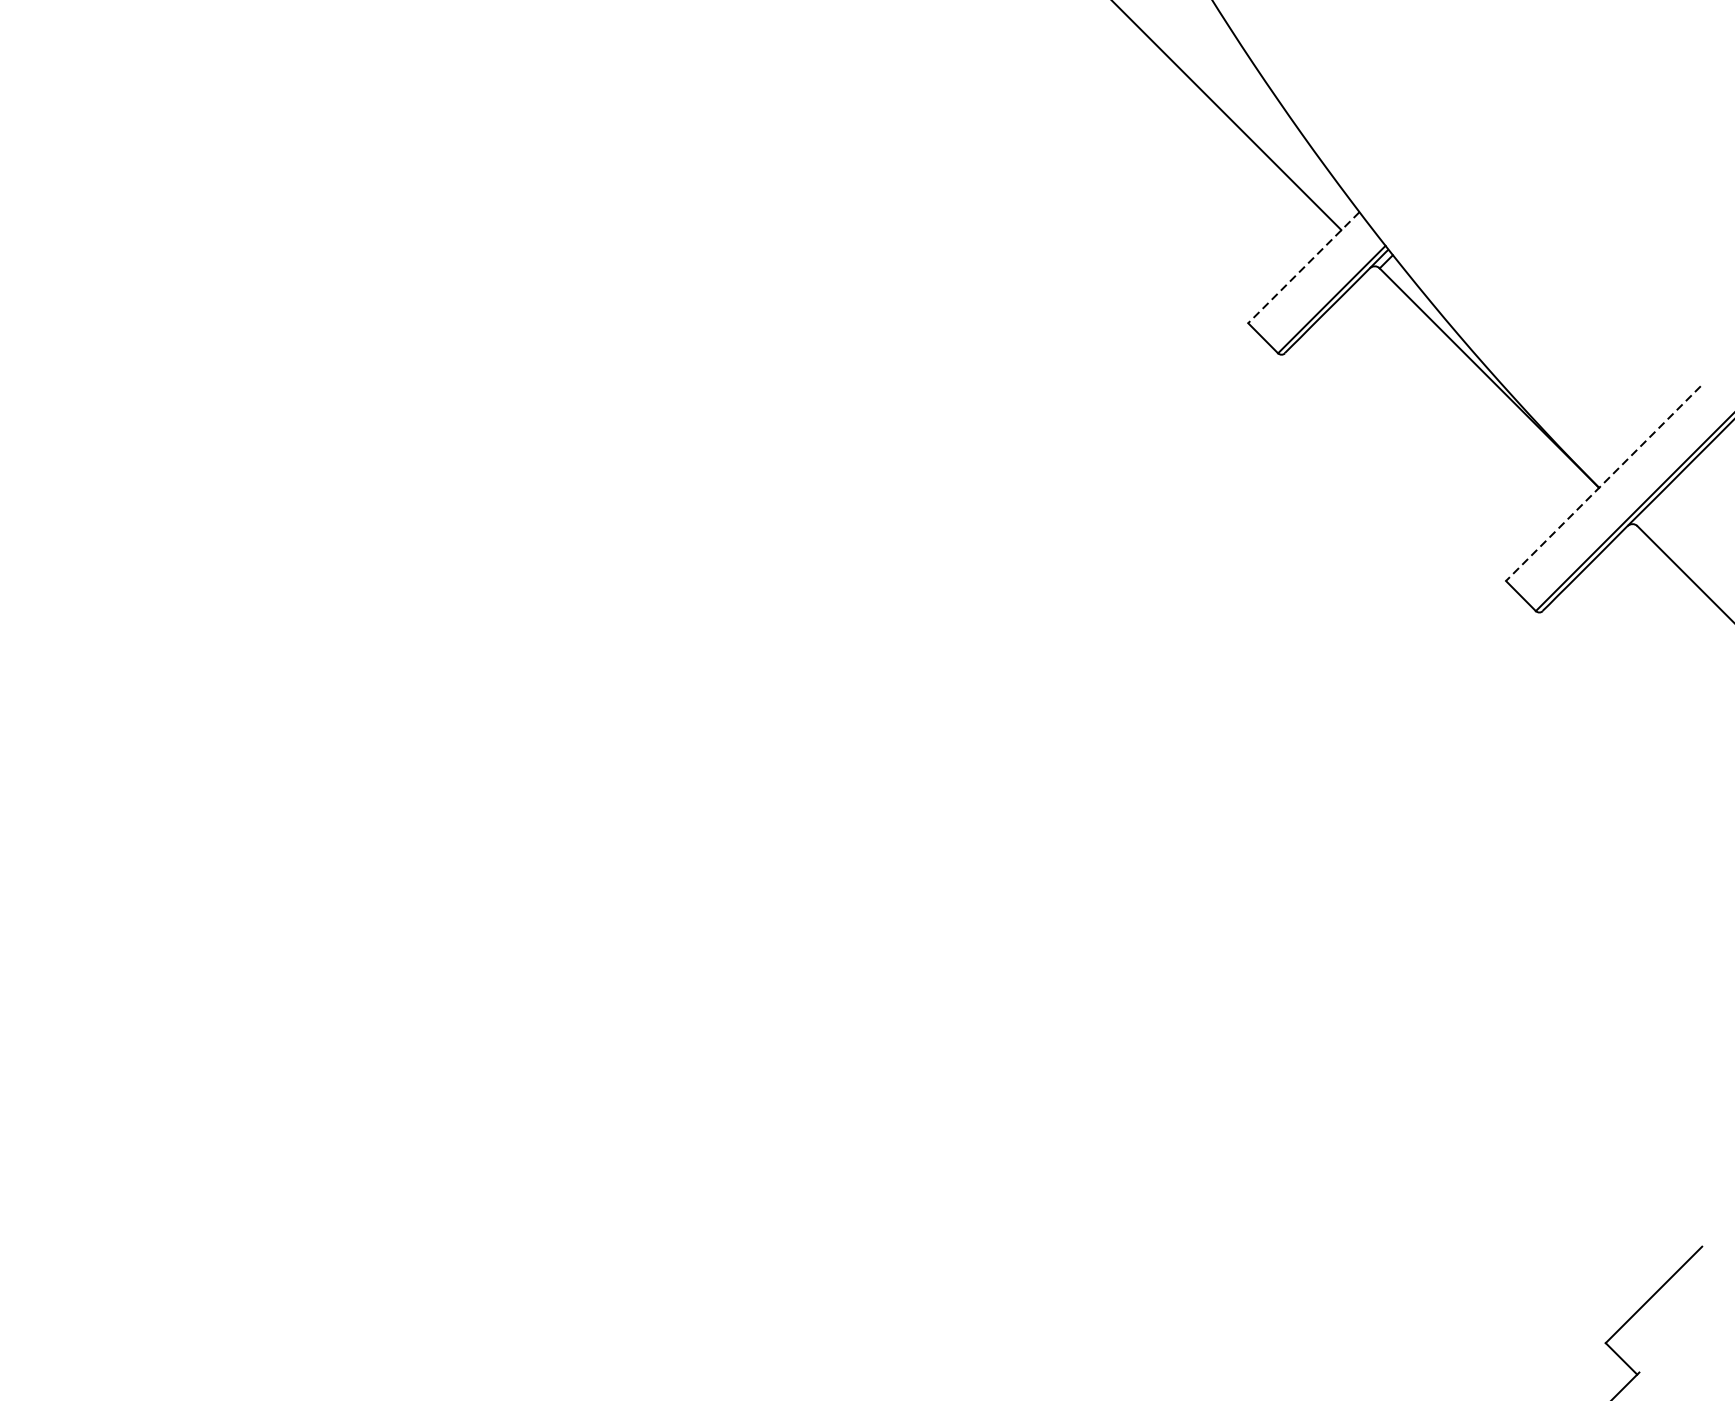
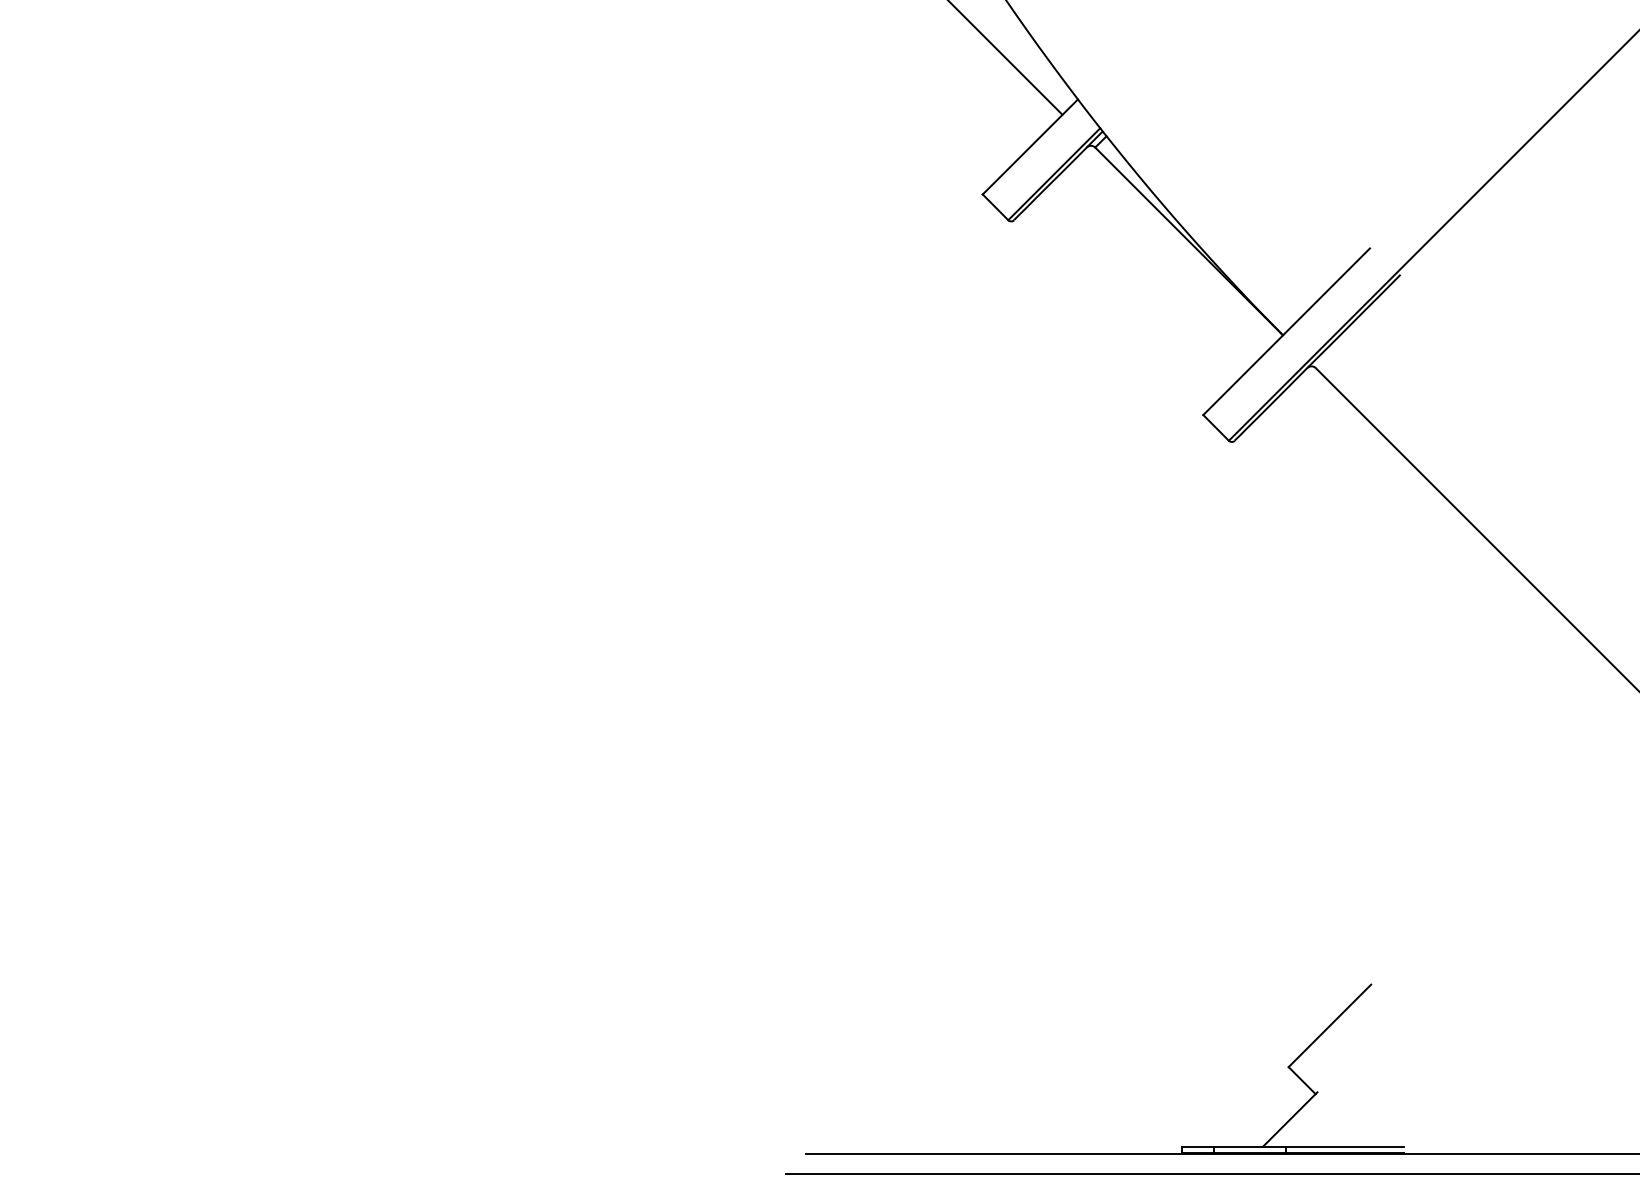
line: (1302, 268) -> (1029, 147), dashed -> solid
line: (1603, 483) -> (1286, 331), dashed -> solid

